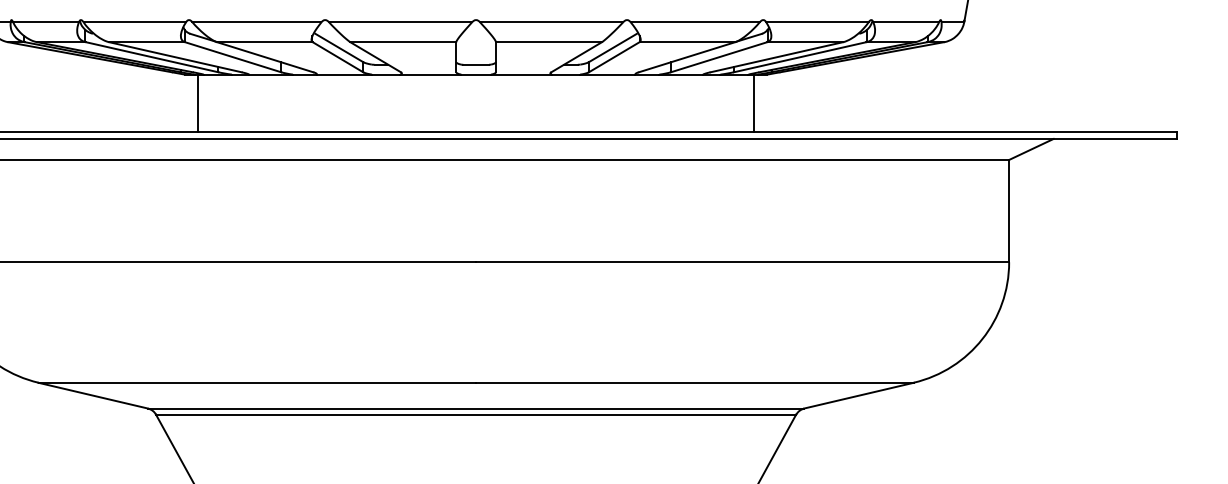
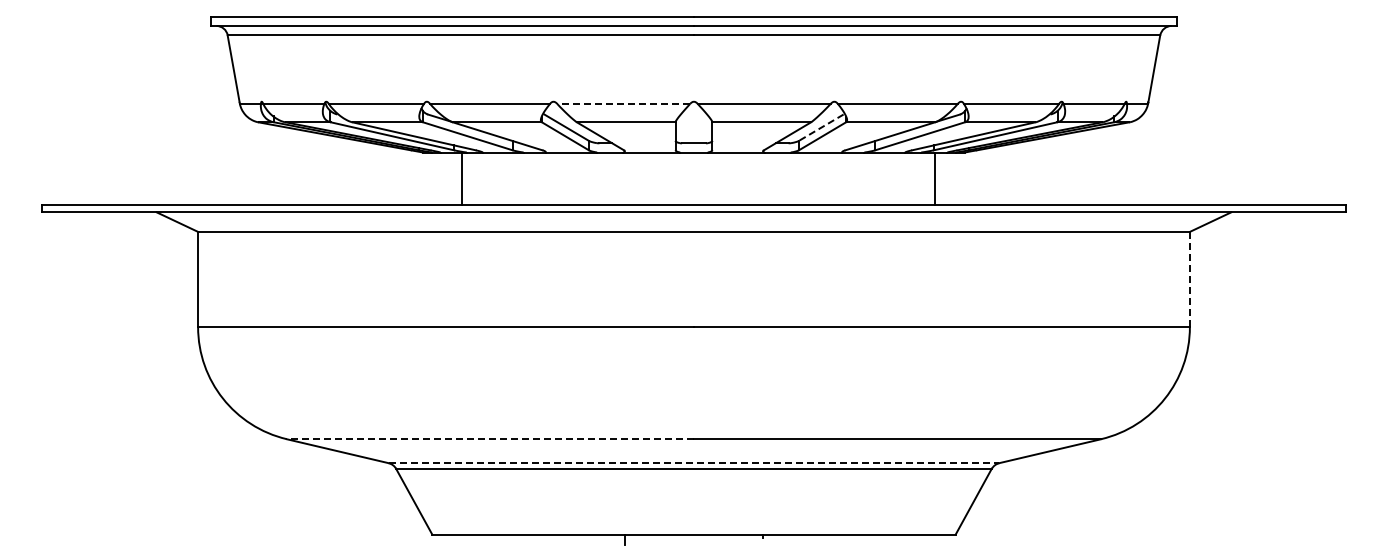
line: (400, 21) -> (623, 103), solid -> dashed
line: (613, 47) -> (821, 127), solid -> dashed
line: (198, 102) -> (462, 178), moved
line: (753, 102) -> (934, 178), moved
line: (1008, 211) -> (1189, 279), solid -> dashed
line: (257, 383) -> (490, 439), solid -> dashed
line: (476, 408) -> (694, 463), solid -> dashed

